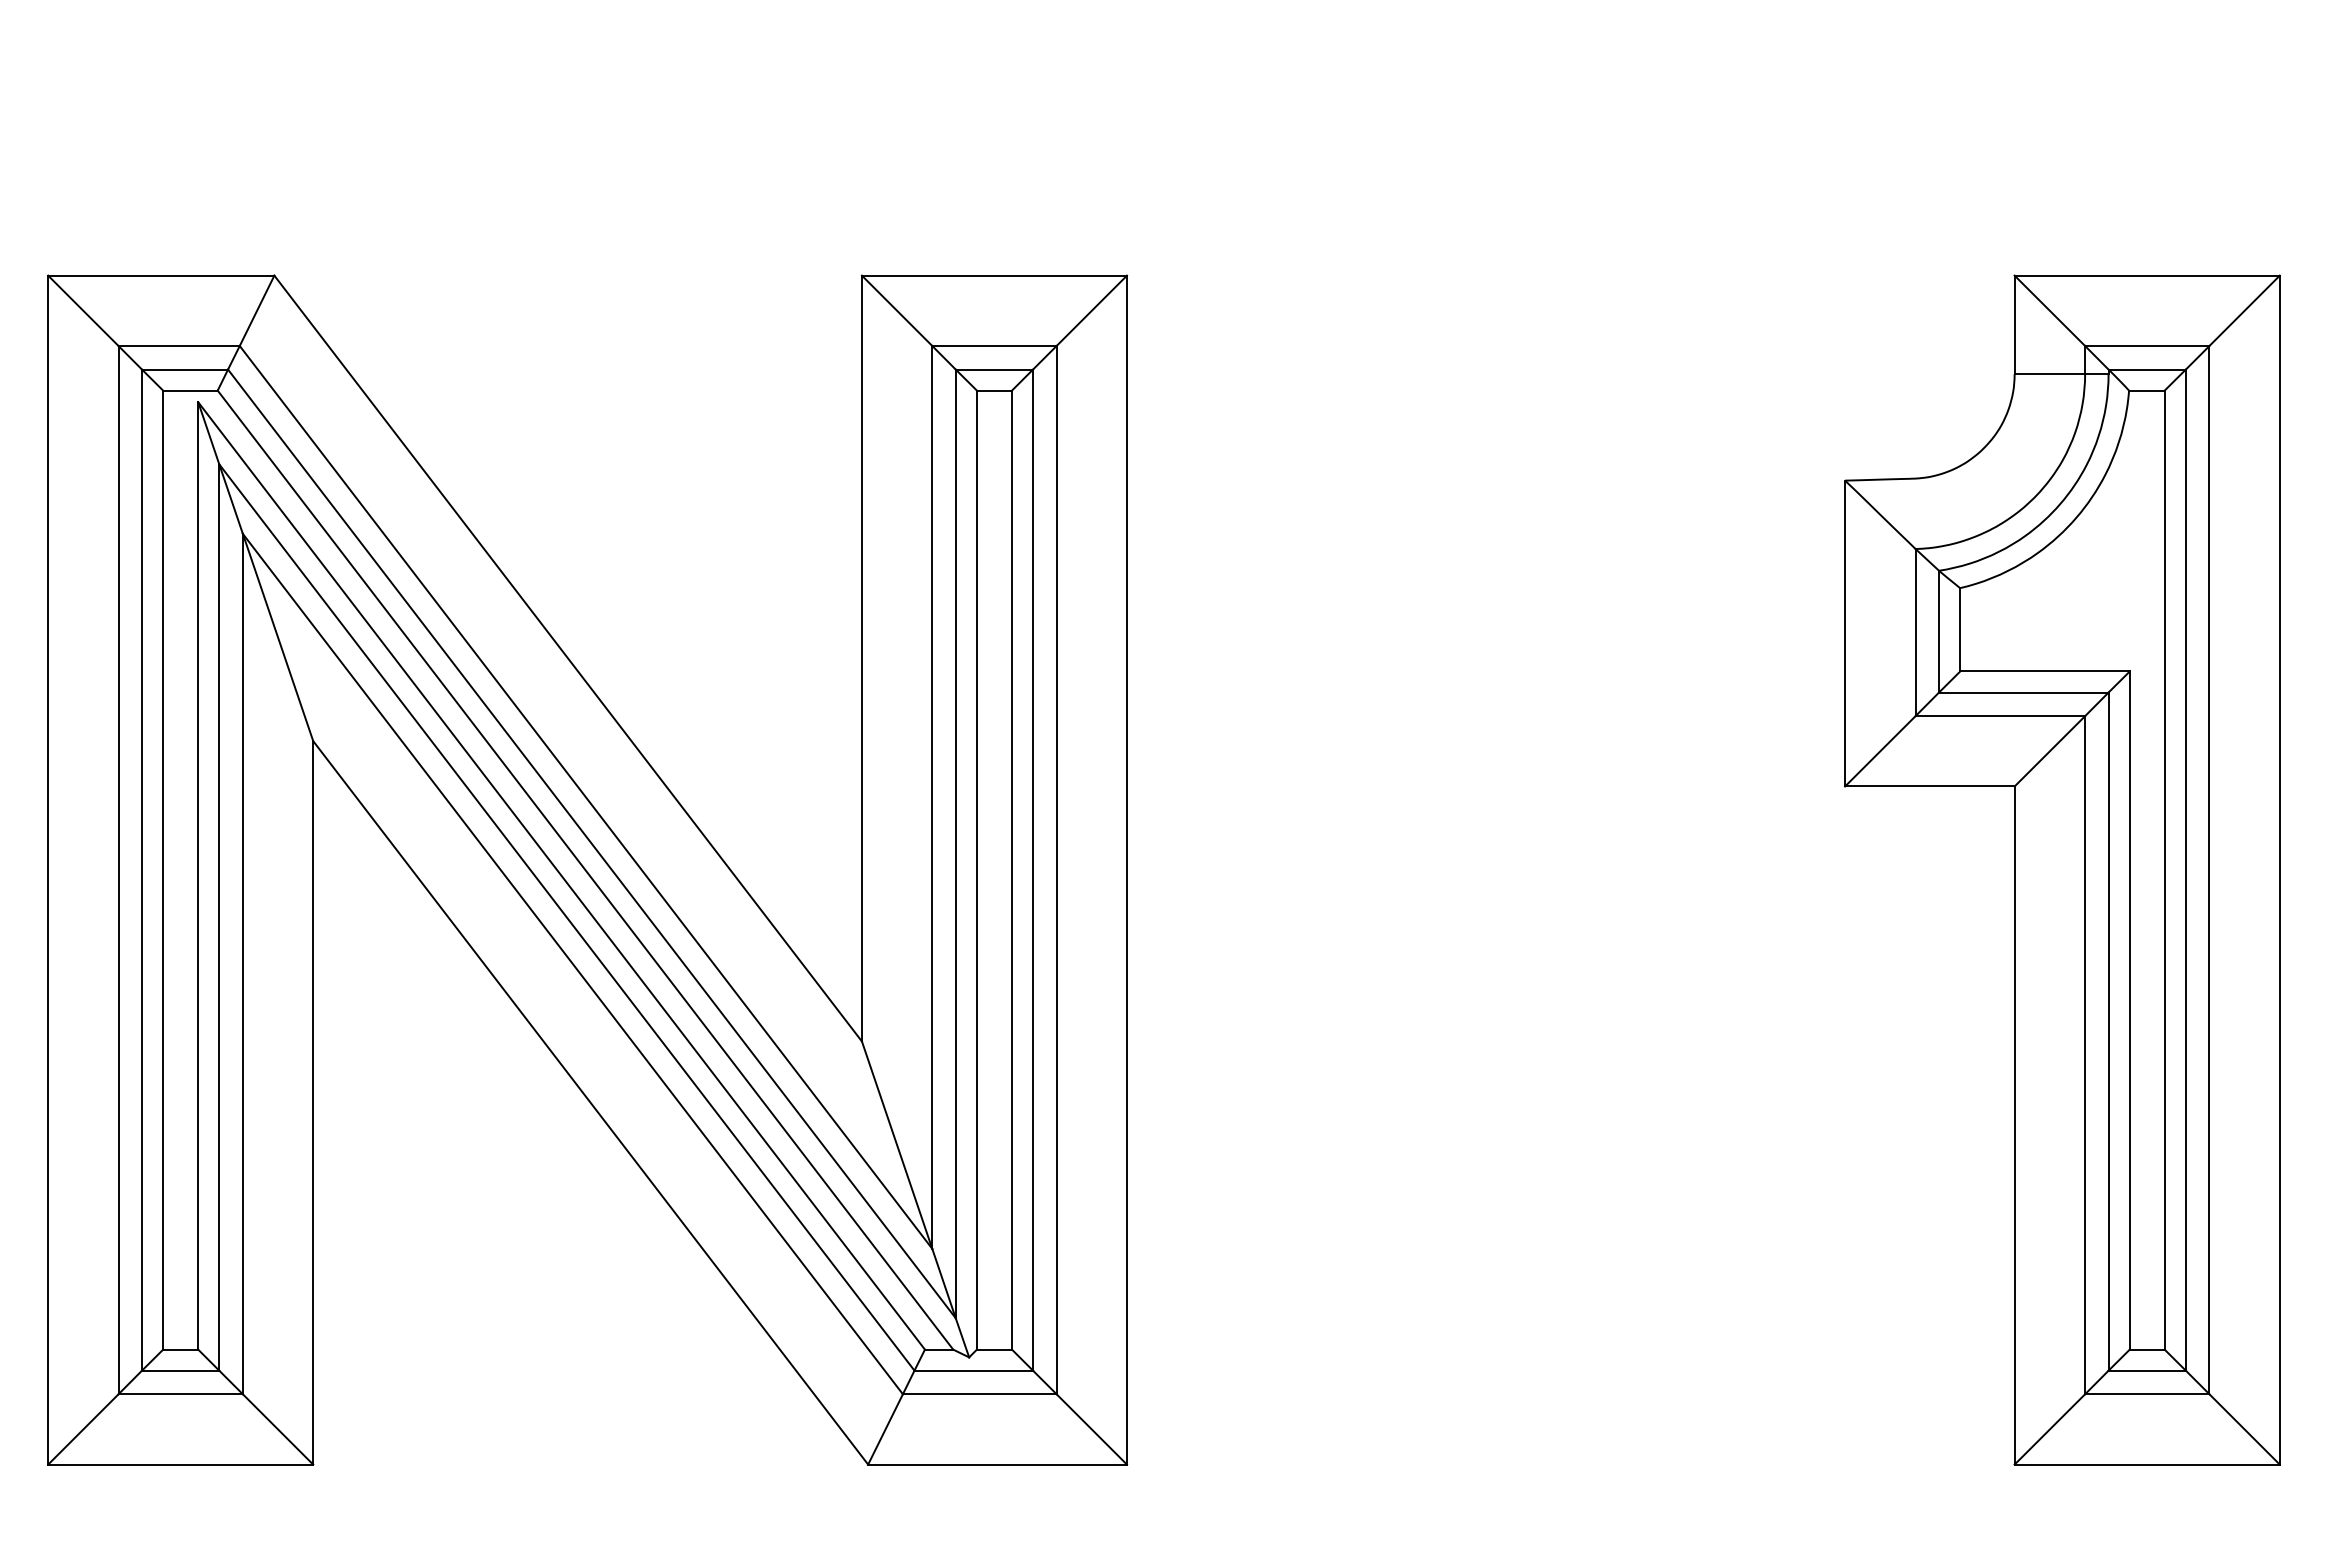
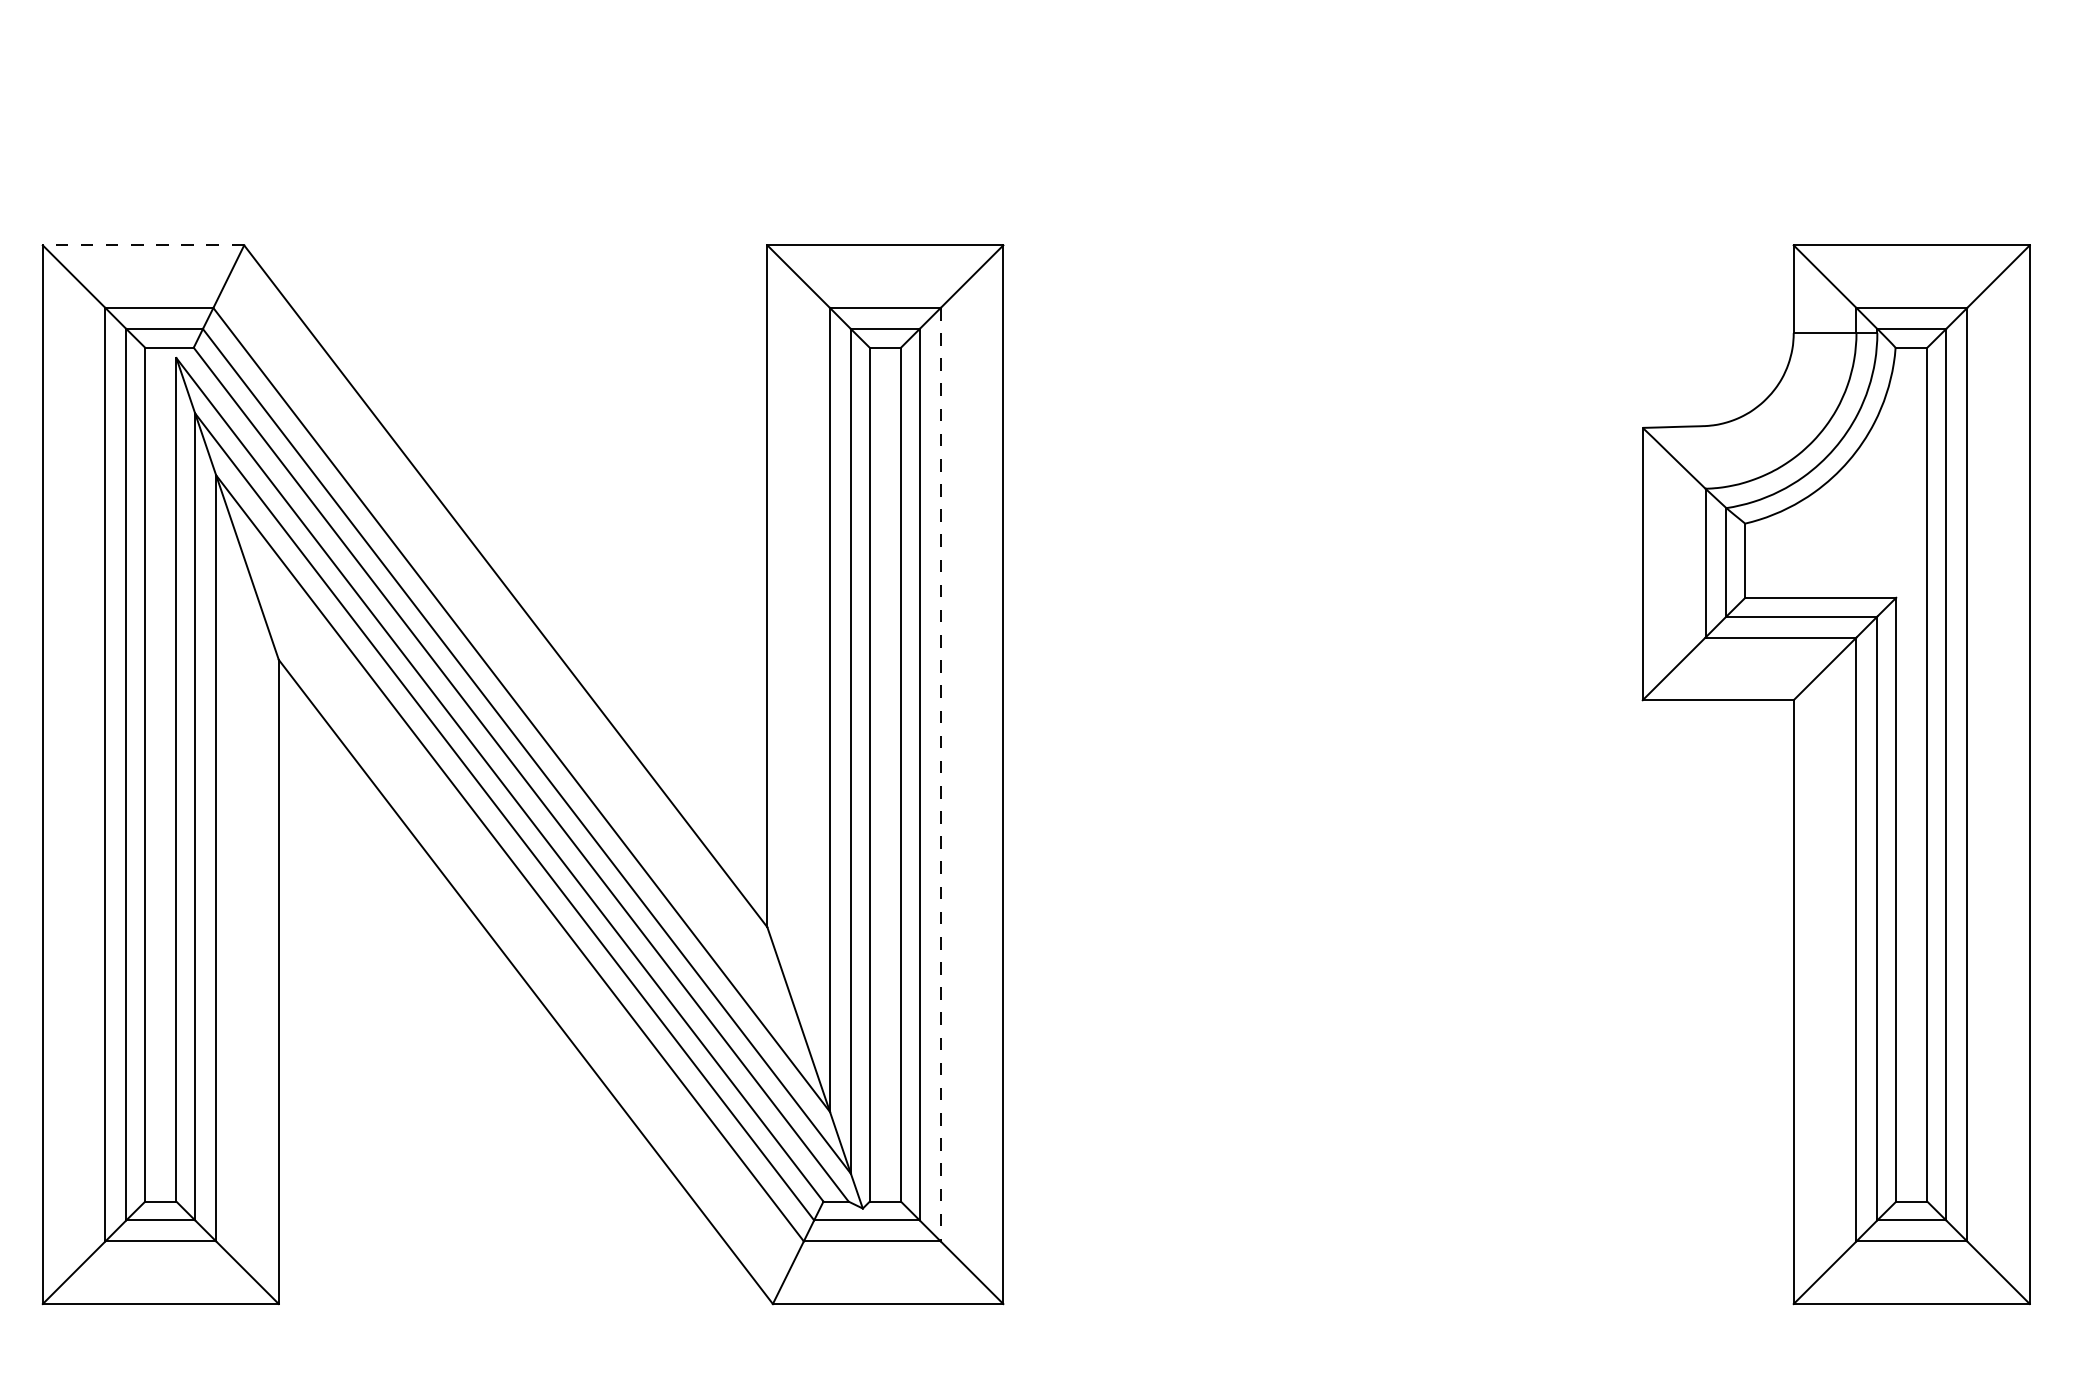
line: (160, 275) -> (142, 245), solid -> dashed
line: (1056, 870) -> (940, 775), solid -> dashed

